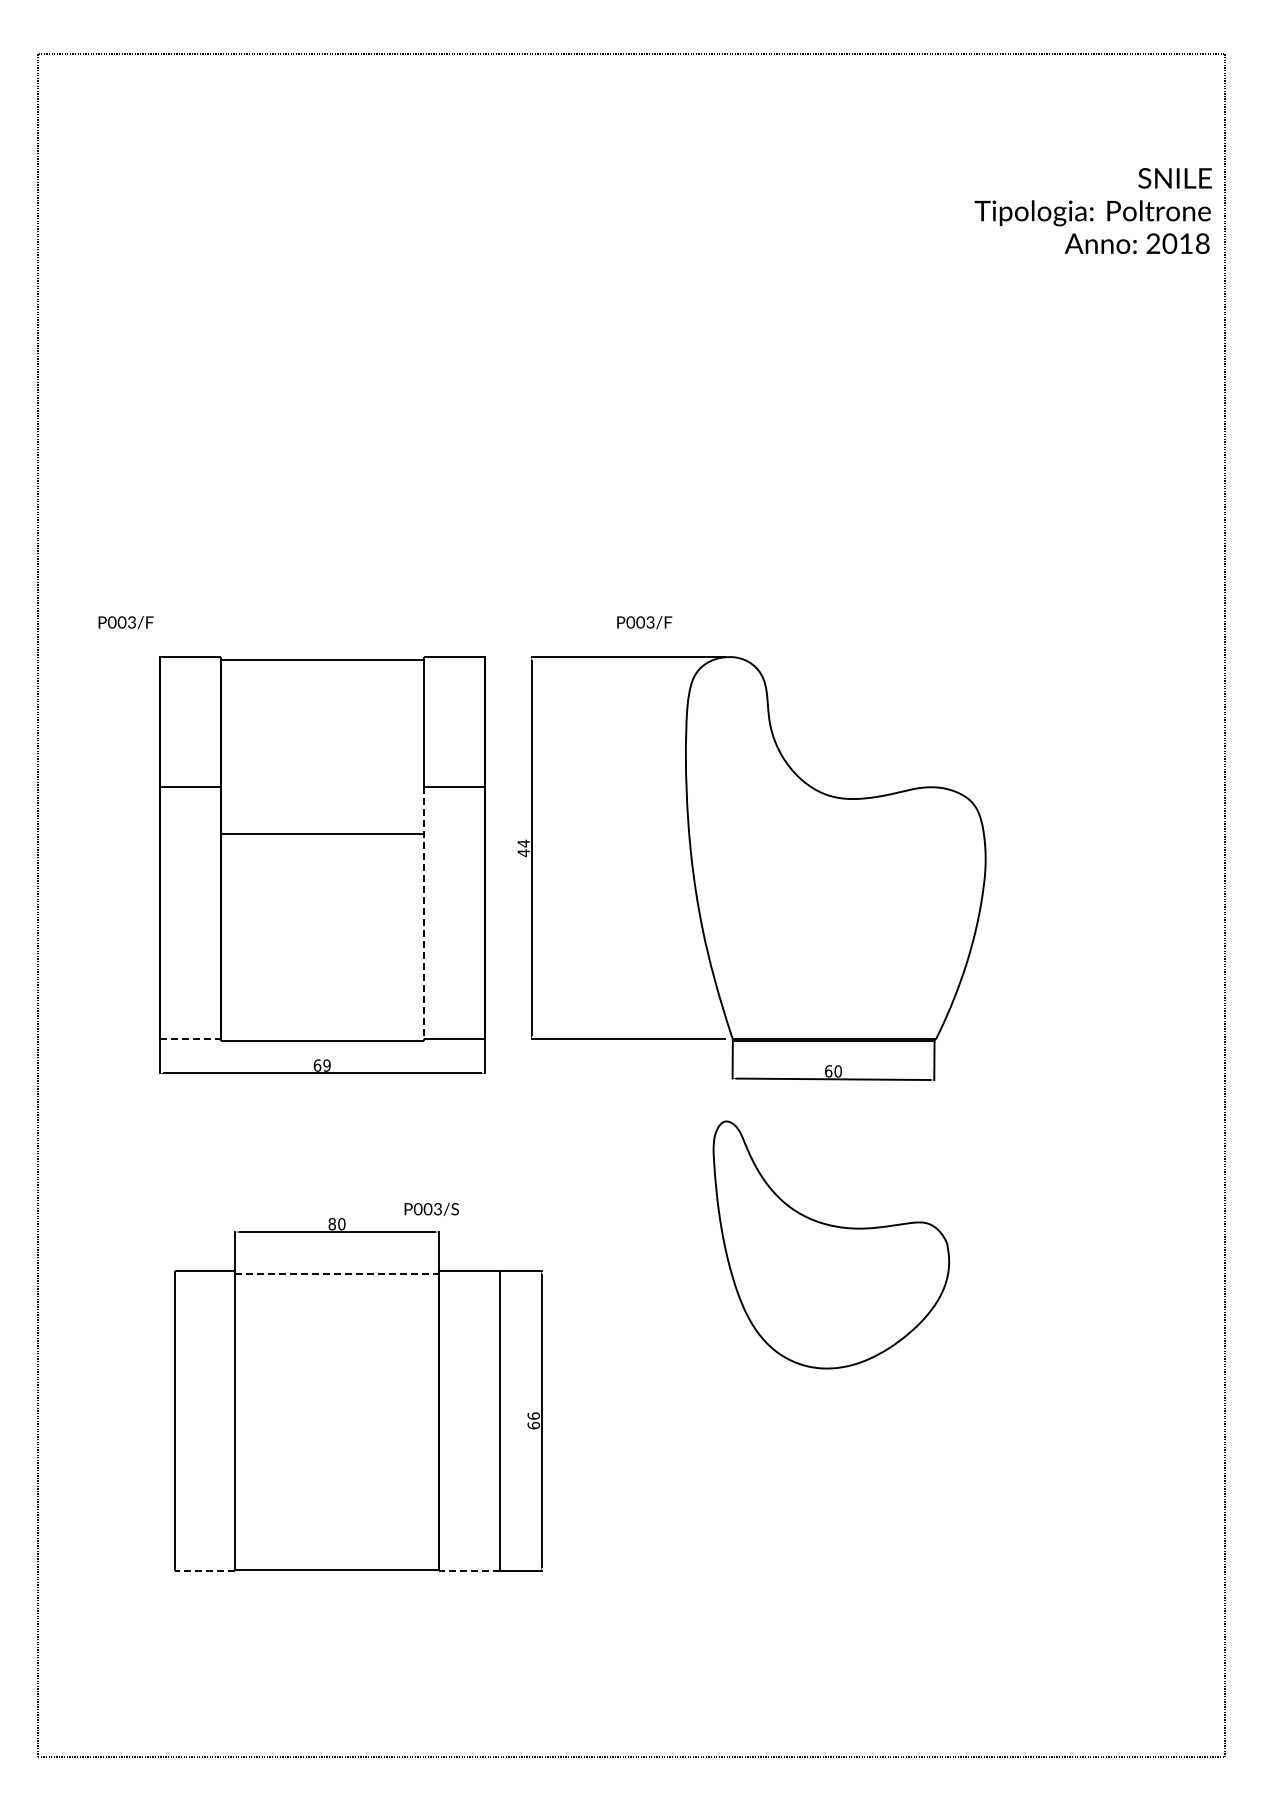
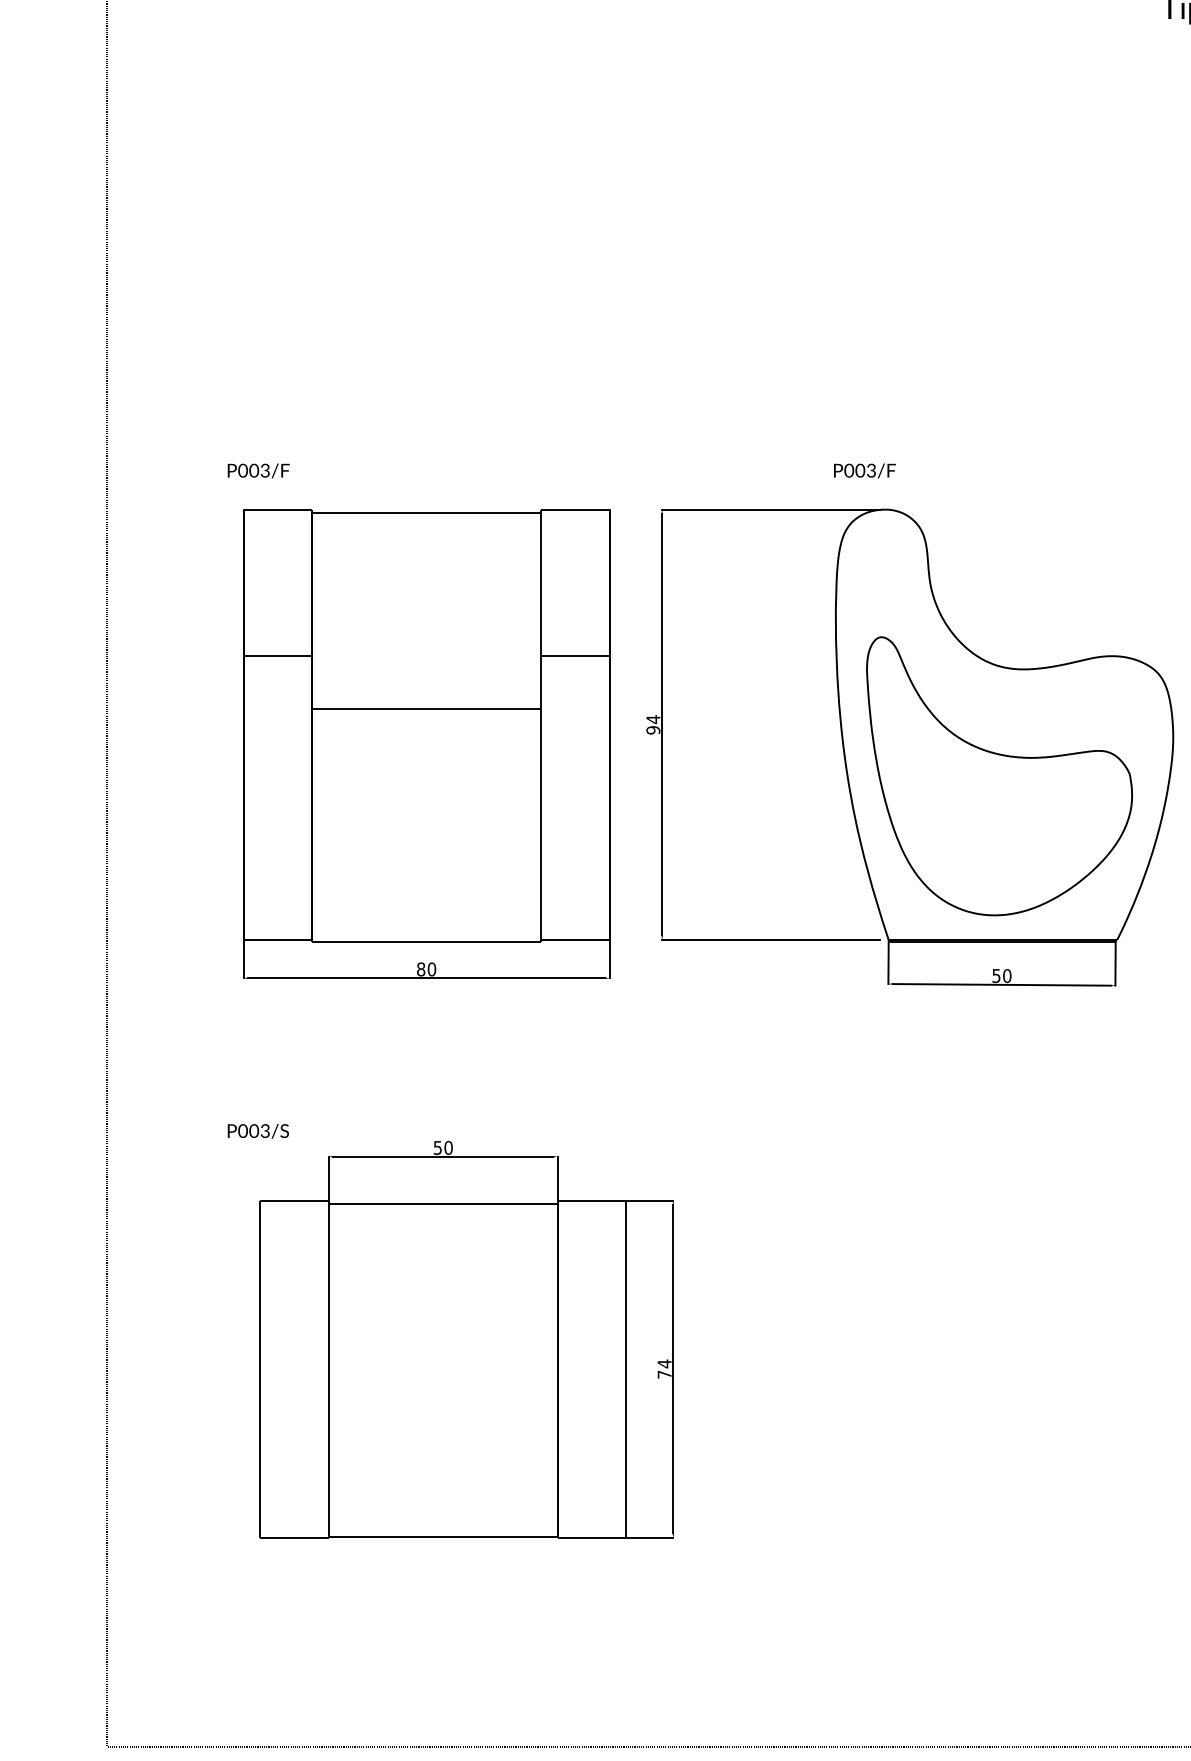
text: (125, 622) -> (258, 470), moved
text: (644, 622) -> (864, 470), moved
text: (523, 853) -> (653, 730), 44 -> 94
line: (423, 913) -> (540, 798), dashed -> solid
line: (190, 1039) -> (278, 940), dashed -> solid
text: (321, 1065) -> (425, 969), 69 -> 80
text: (828, 1071) -> (996, 976), 60 -> 50
text: (431, 1208) -> (258, 1130), moved
text: (331, 1223) -> (436, 1147), 80 -> 50
part: (830, 1244) -> (998, 775), moved
line: (337, 1273) -> (443, 1203), dashed -> solid
text: (533, 1420) -> (664, 1368), 66 -> 74
line: (204, 1570) -> (294, 1537), dashed -> solid
line: (468, 1570) -> (591, 1537), dashed -> solid

